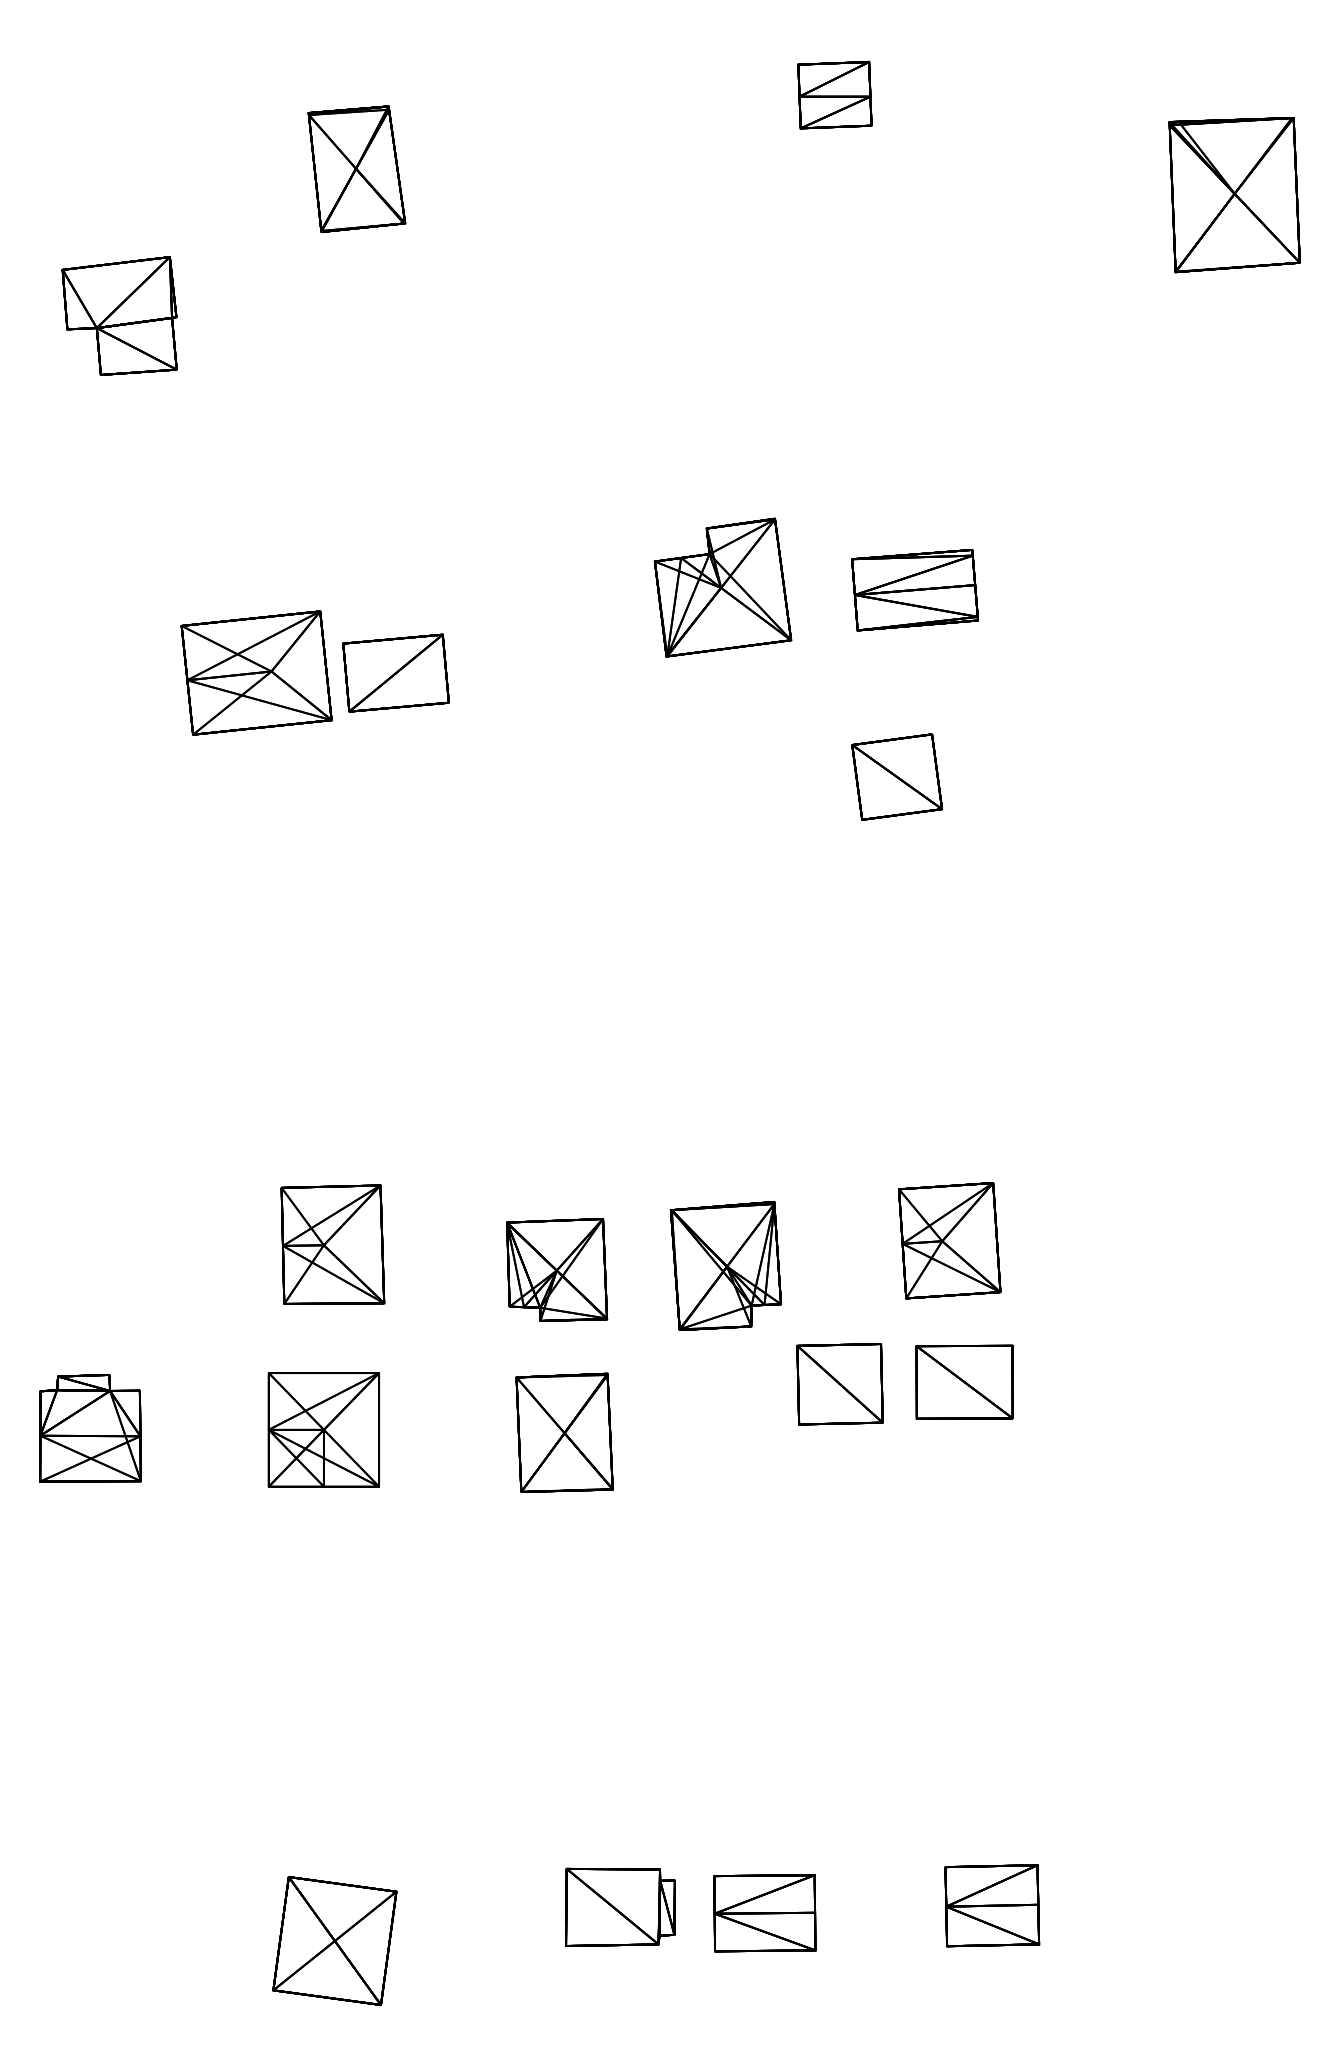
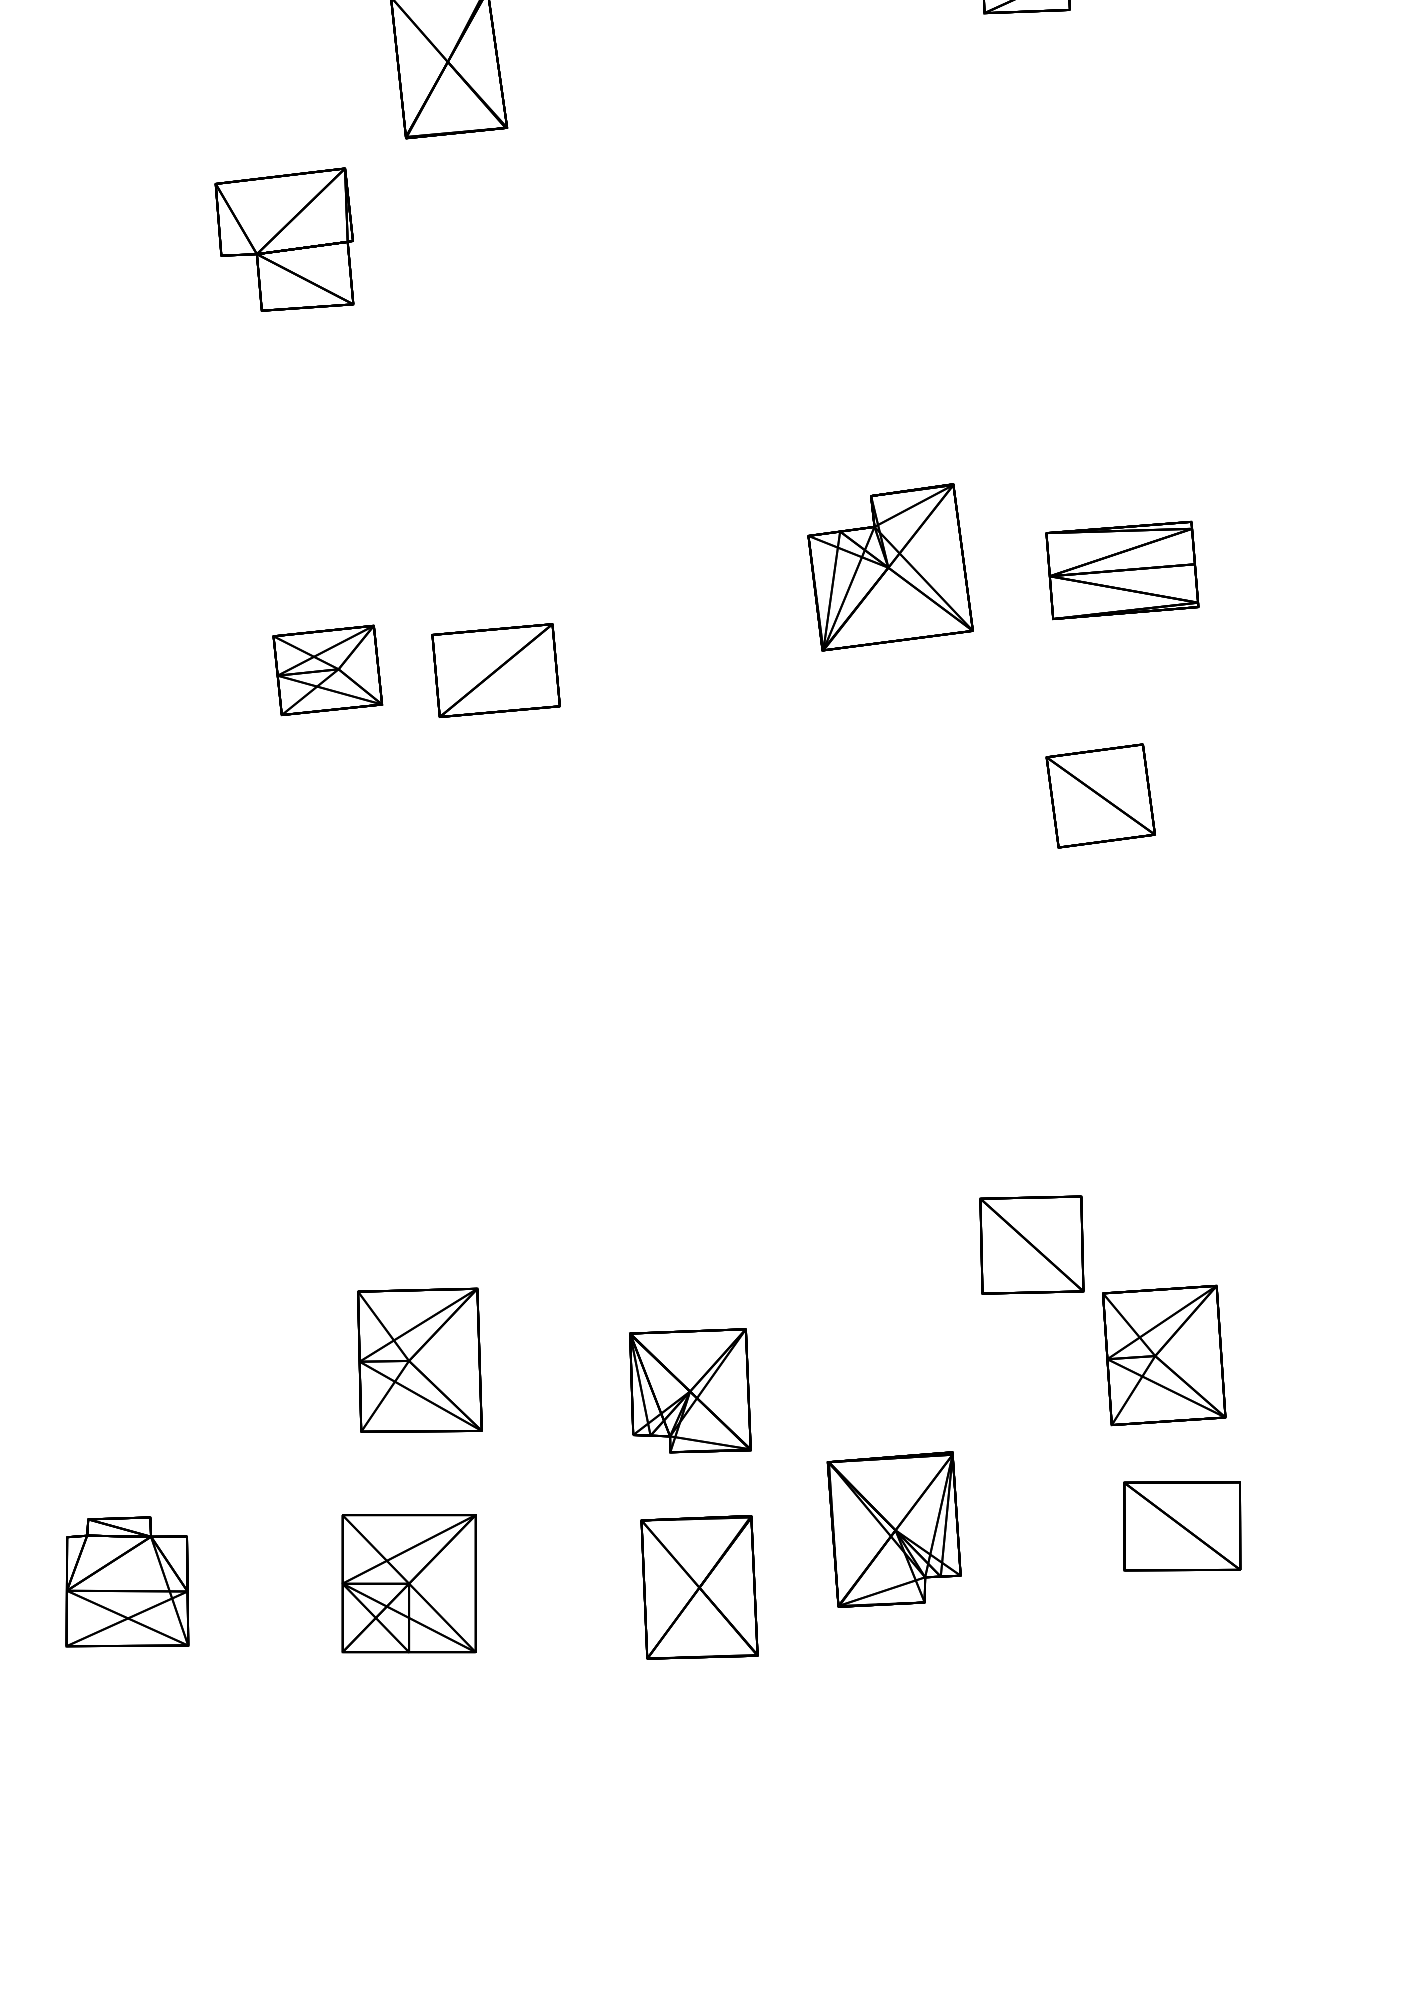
part: (119, 315) -> (284, 238), moved
part: (256, 672) -> (327, 669), size x0.6
part: (725, 1265) -> (893, 1528), moved
part: (839, 1384) -> (1031, 1245), moved

